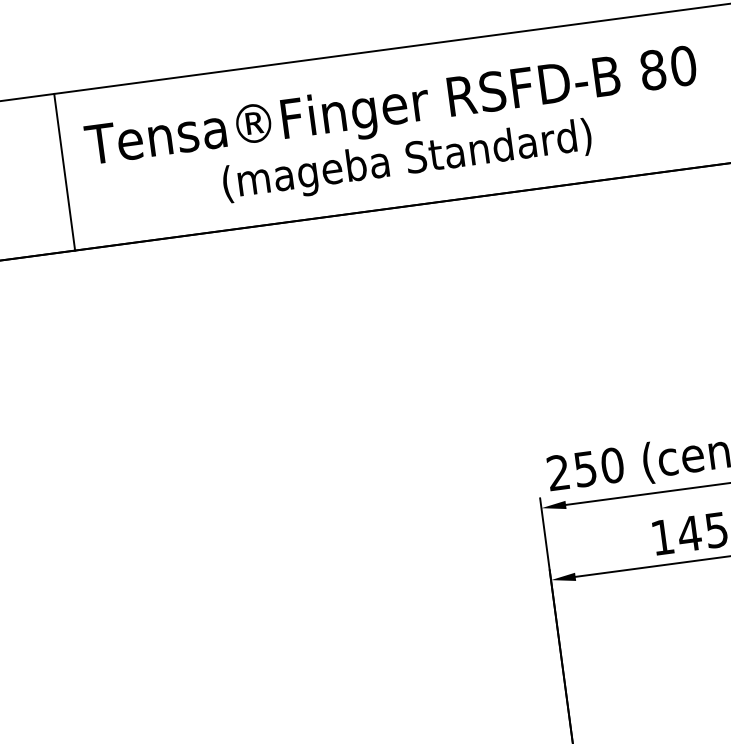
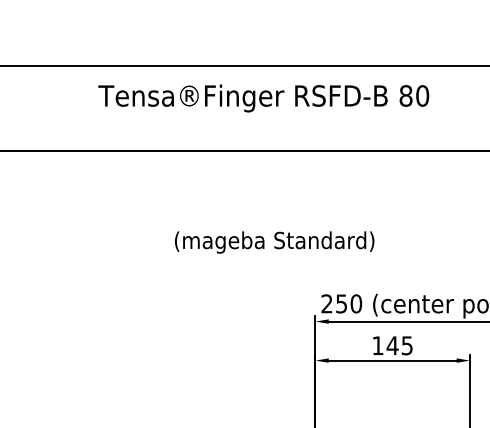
text: (407, 162) -> (274, 242), moved
line: (65, 172) -> (85, 108), removed

